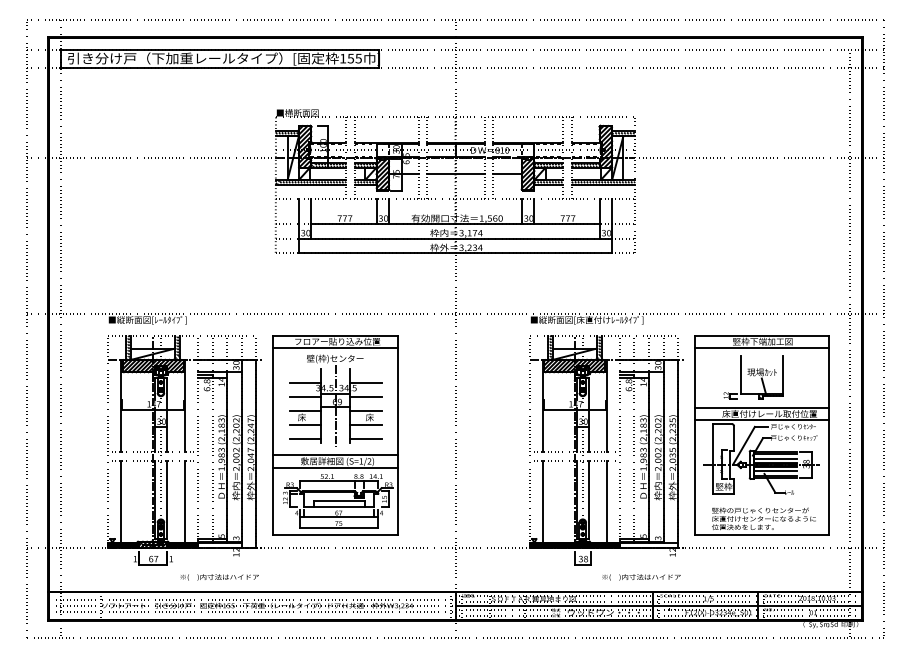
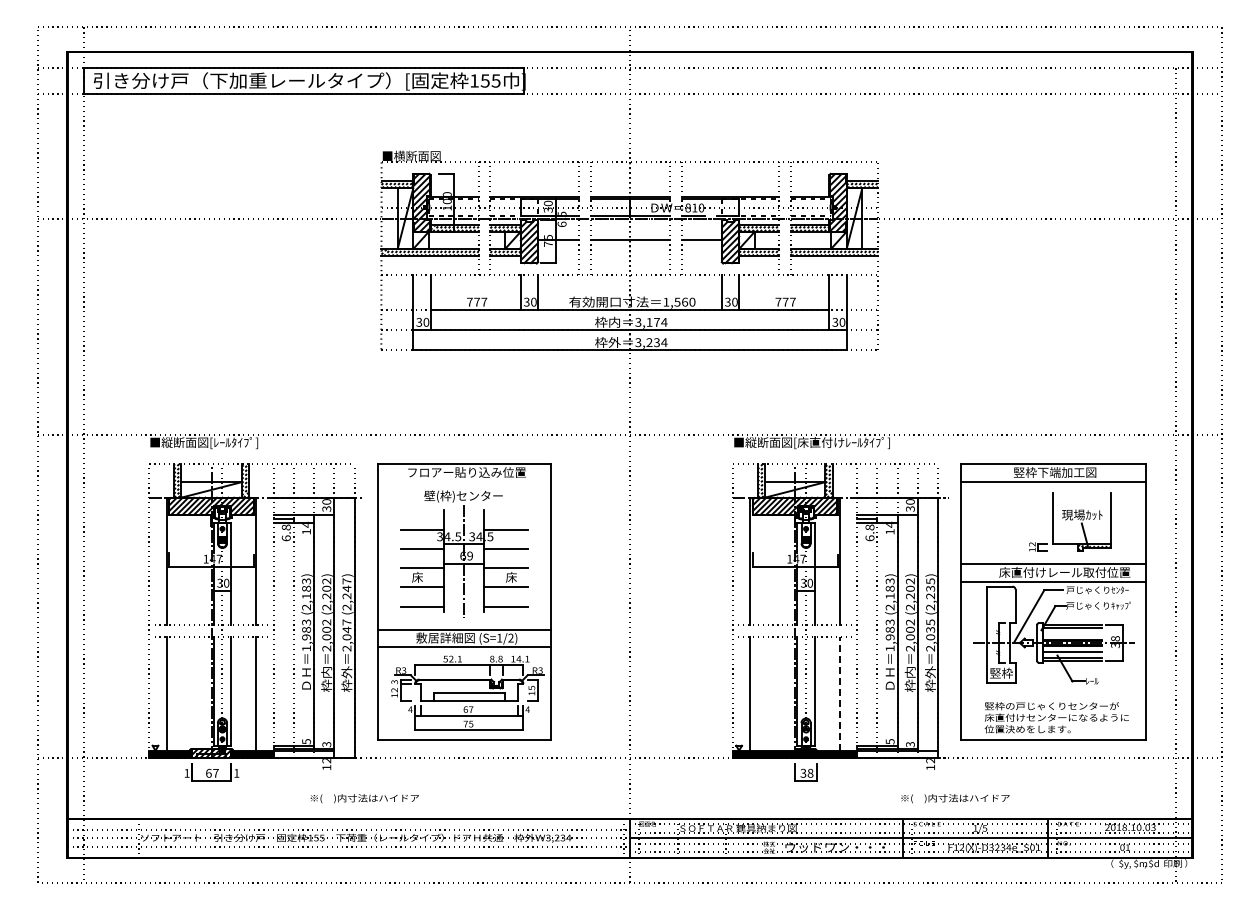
line: (335, 348) -> (463, 481), removed
part: (753, 377) -> (1070, 521), moved
line: (775, 458) -> (1072, 634), removed
line: (606, 501) -> (839, 693), solid -> dashed
text: (219, 577) -> (364, 798), moved
text: (641, 577) -> (955, 798), moved

